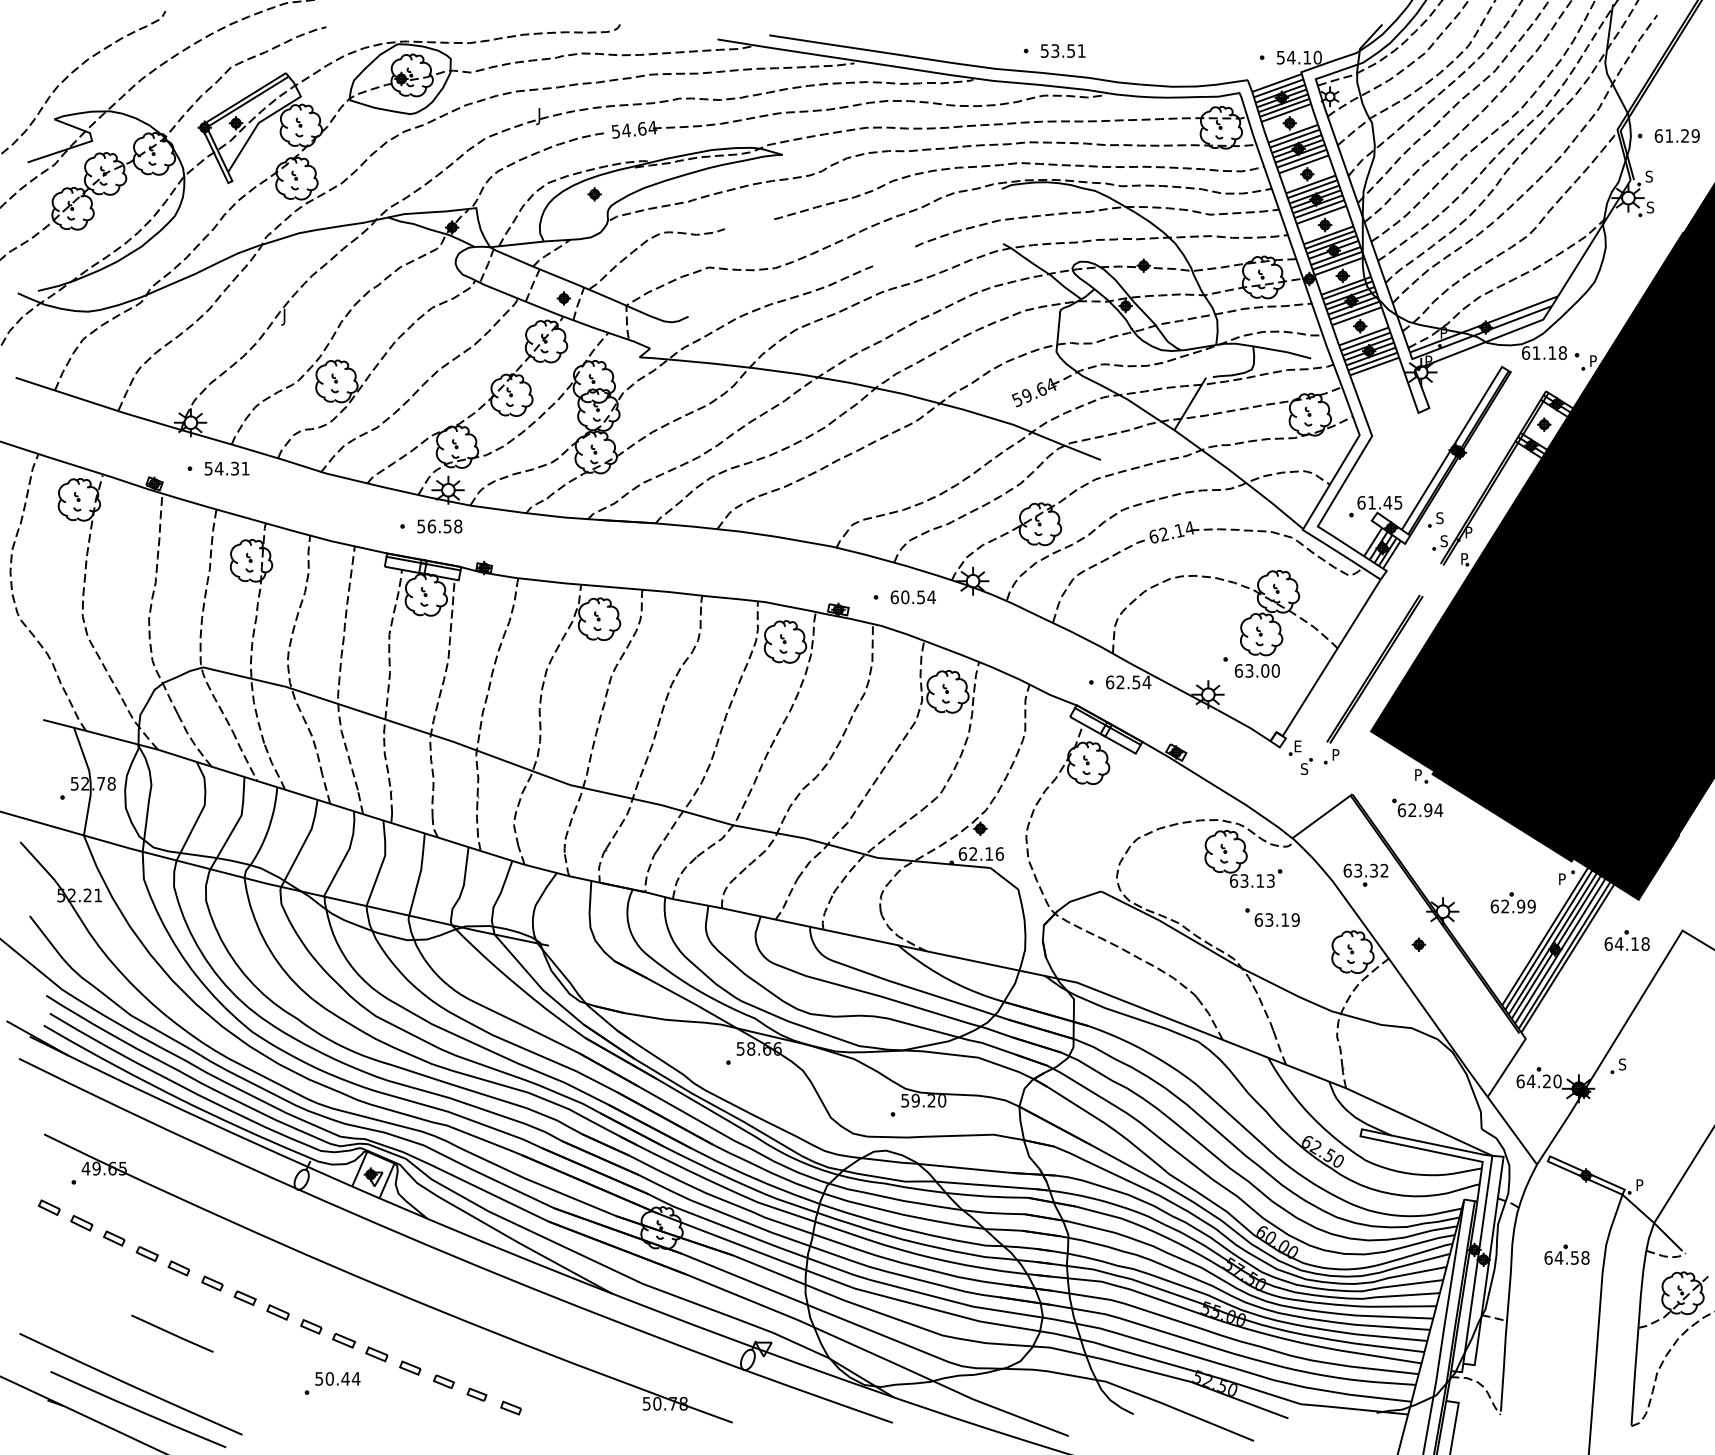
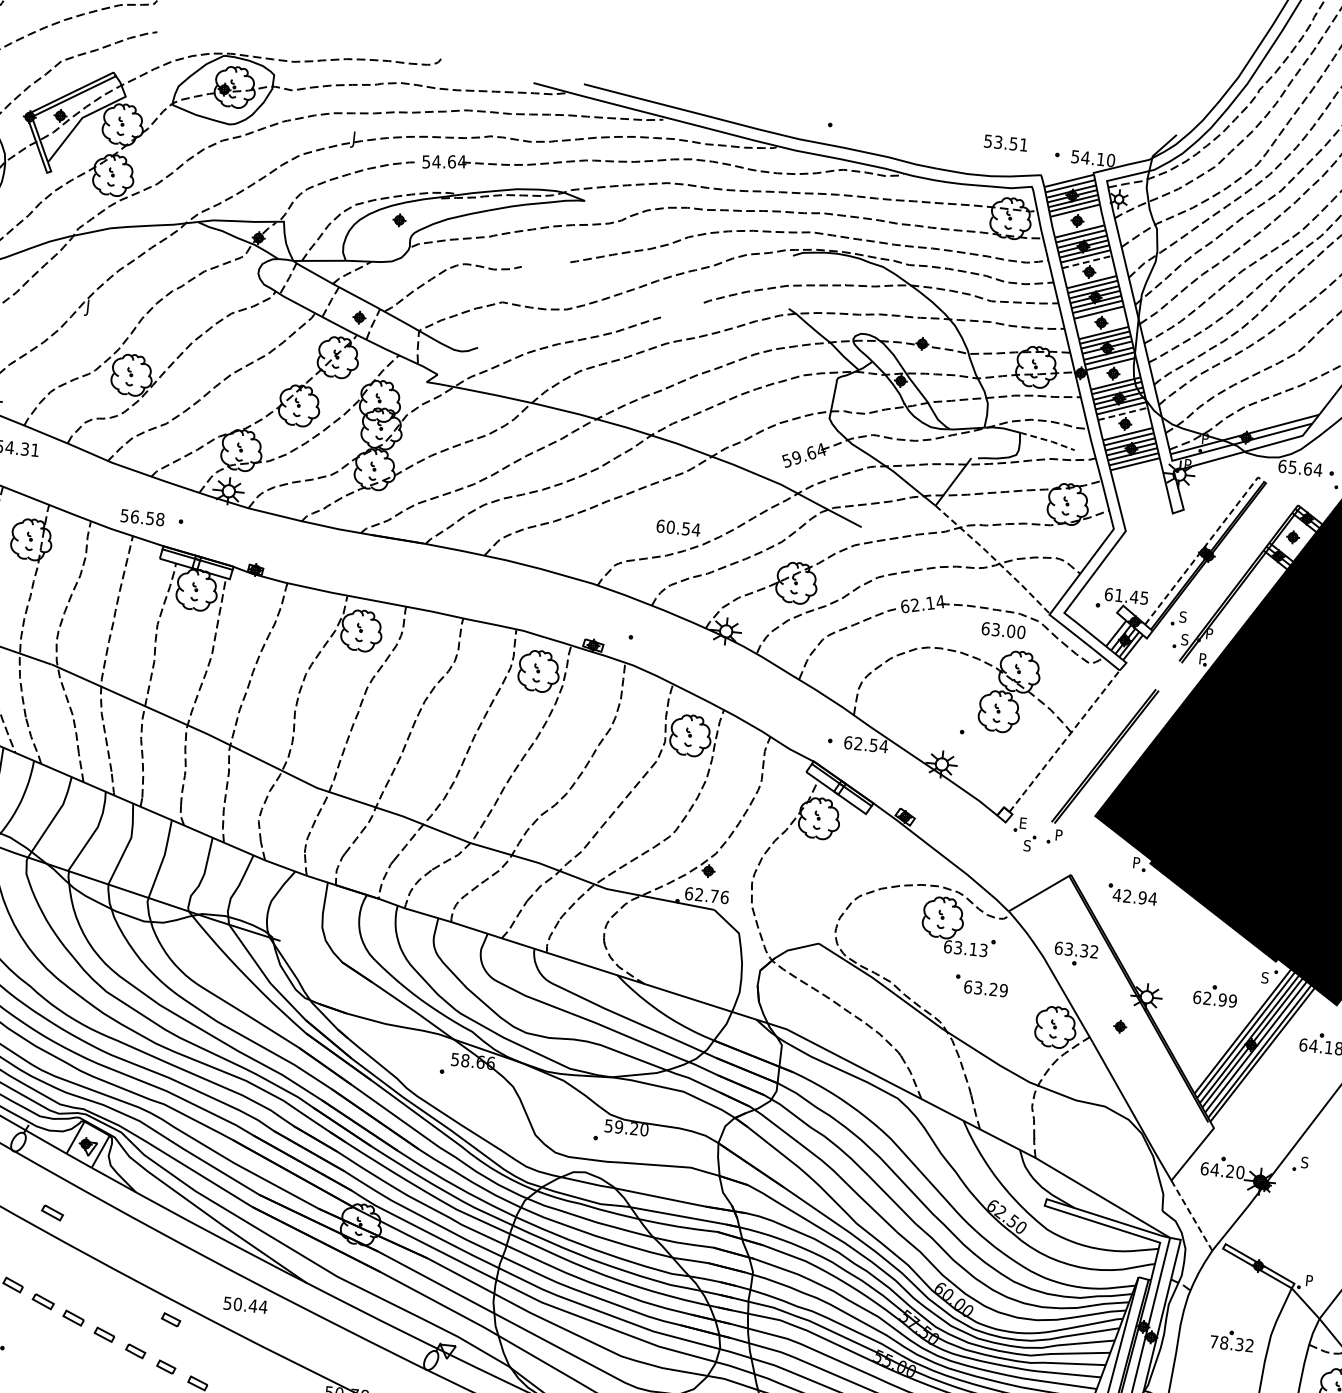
text: (1062, 50) -> (1005, 142), moved
line: (1303, 164) -> (1086, 262), solid -> dashed
line: (1356, 316) -> (1122, 414), solid -> dashed
line: (1282, 351) -> (1047, 440), solid -> dashed
text: (1549, 352) -> (1305, 468), 61.18 -> 65.64
line: (1454, 444) -> (1204, 547), solid -> dashed
line: (1239, 478) -> (993, 558), solid -> dashed
text: (439, 526) -> (142, 517), moved
text: (912, 597) -> (677, 528), moved
line: (1331, 658) -> (1064, 741), solid -> dashed
text: (1256, 670) -> (1002, 630), moved
text: (1401, 810) -> (1116, 895), 62.94 -> 42.94
text: (989, 853) -> (714, 895), 62.16 -> 62.76
text: (1561, 879) -> (1264, 977), P -> S
text: (1284, 919) -> (993, 988), 63.19 -> 63.29
line: (1512, 1131) -> (1191, 1216), solid -> dashed
part: (344, 1248) -> (52, 1212), added
text: (1566, 1257) -> (1231, 1343), 64.58 -> 78.32
part: (476, 1345) -> (170, 1319), added
text: (337, 1378) -> (245, 1304), moved

